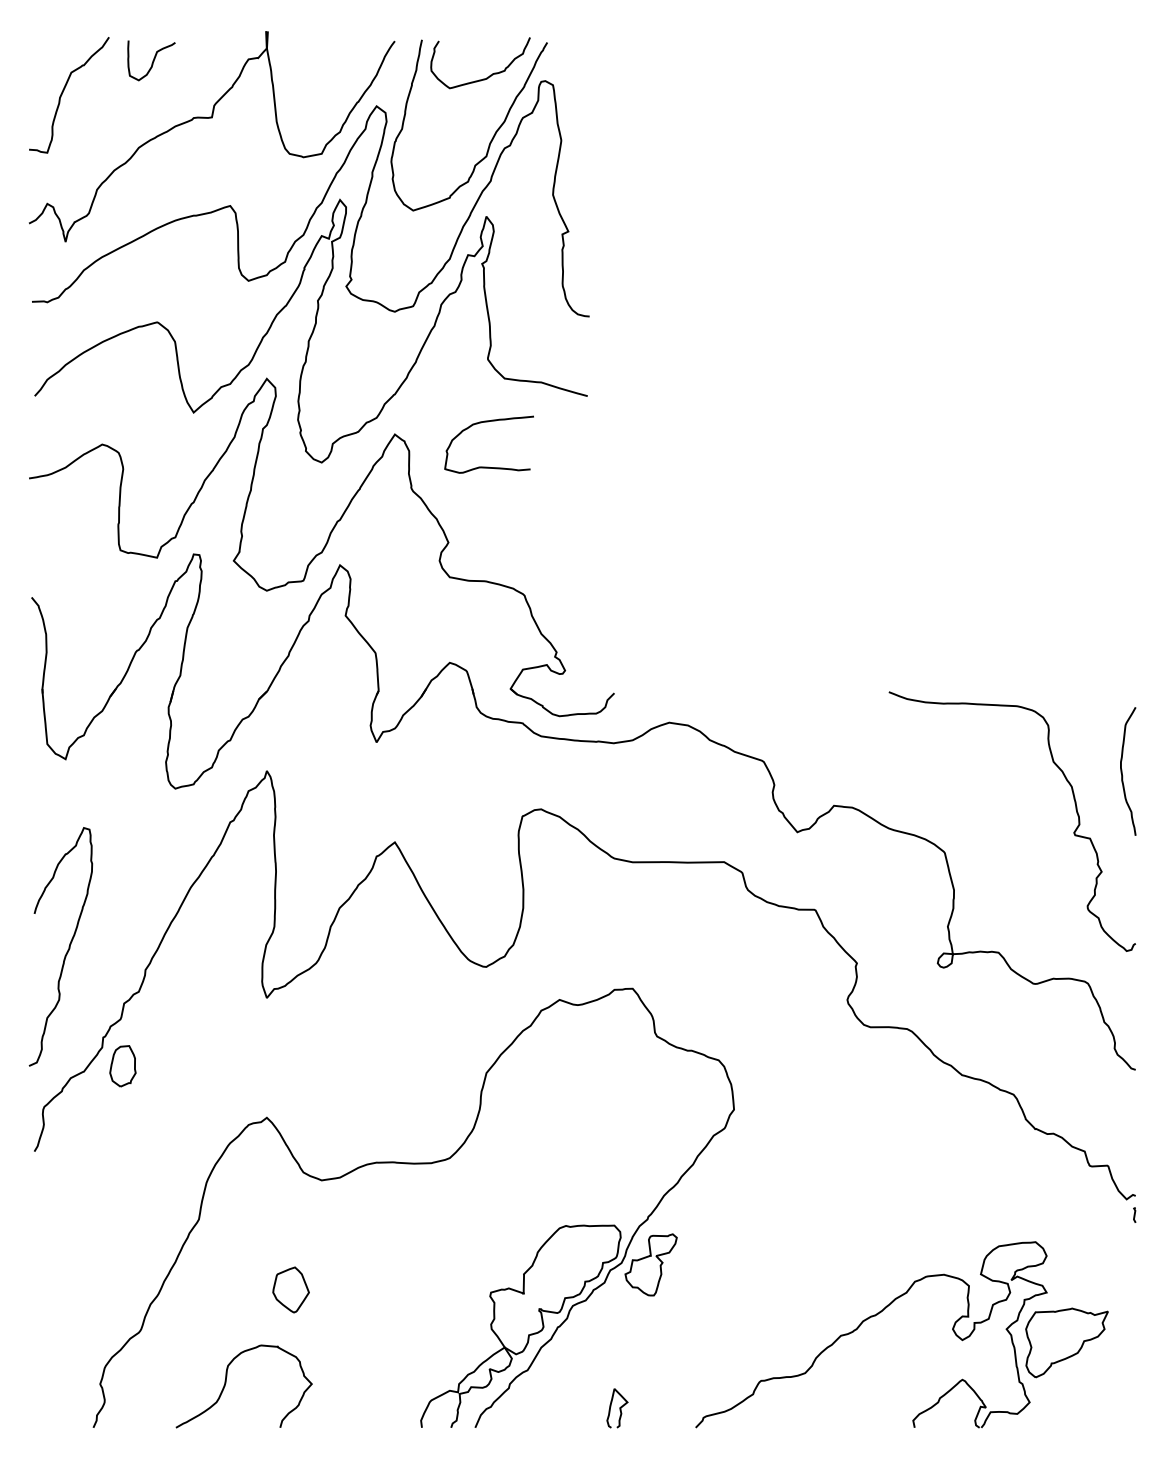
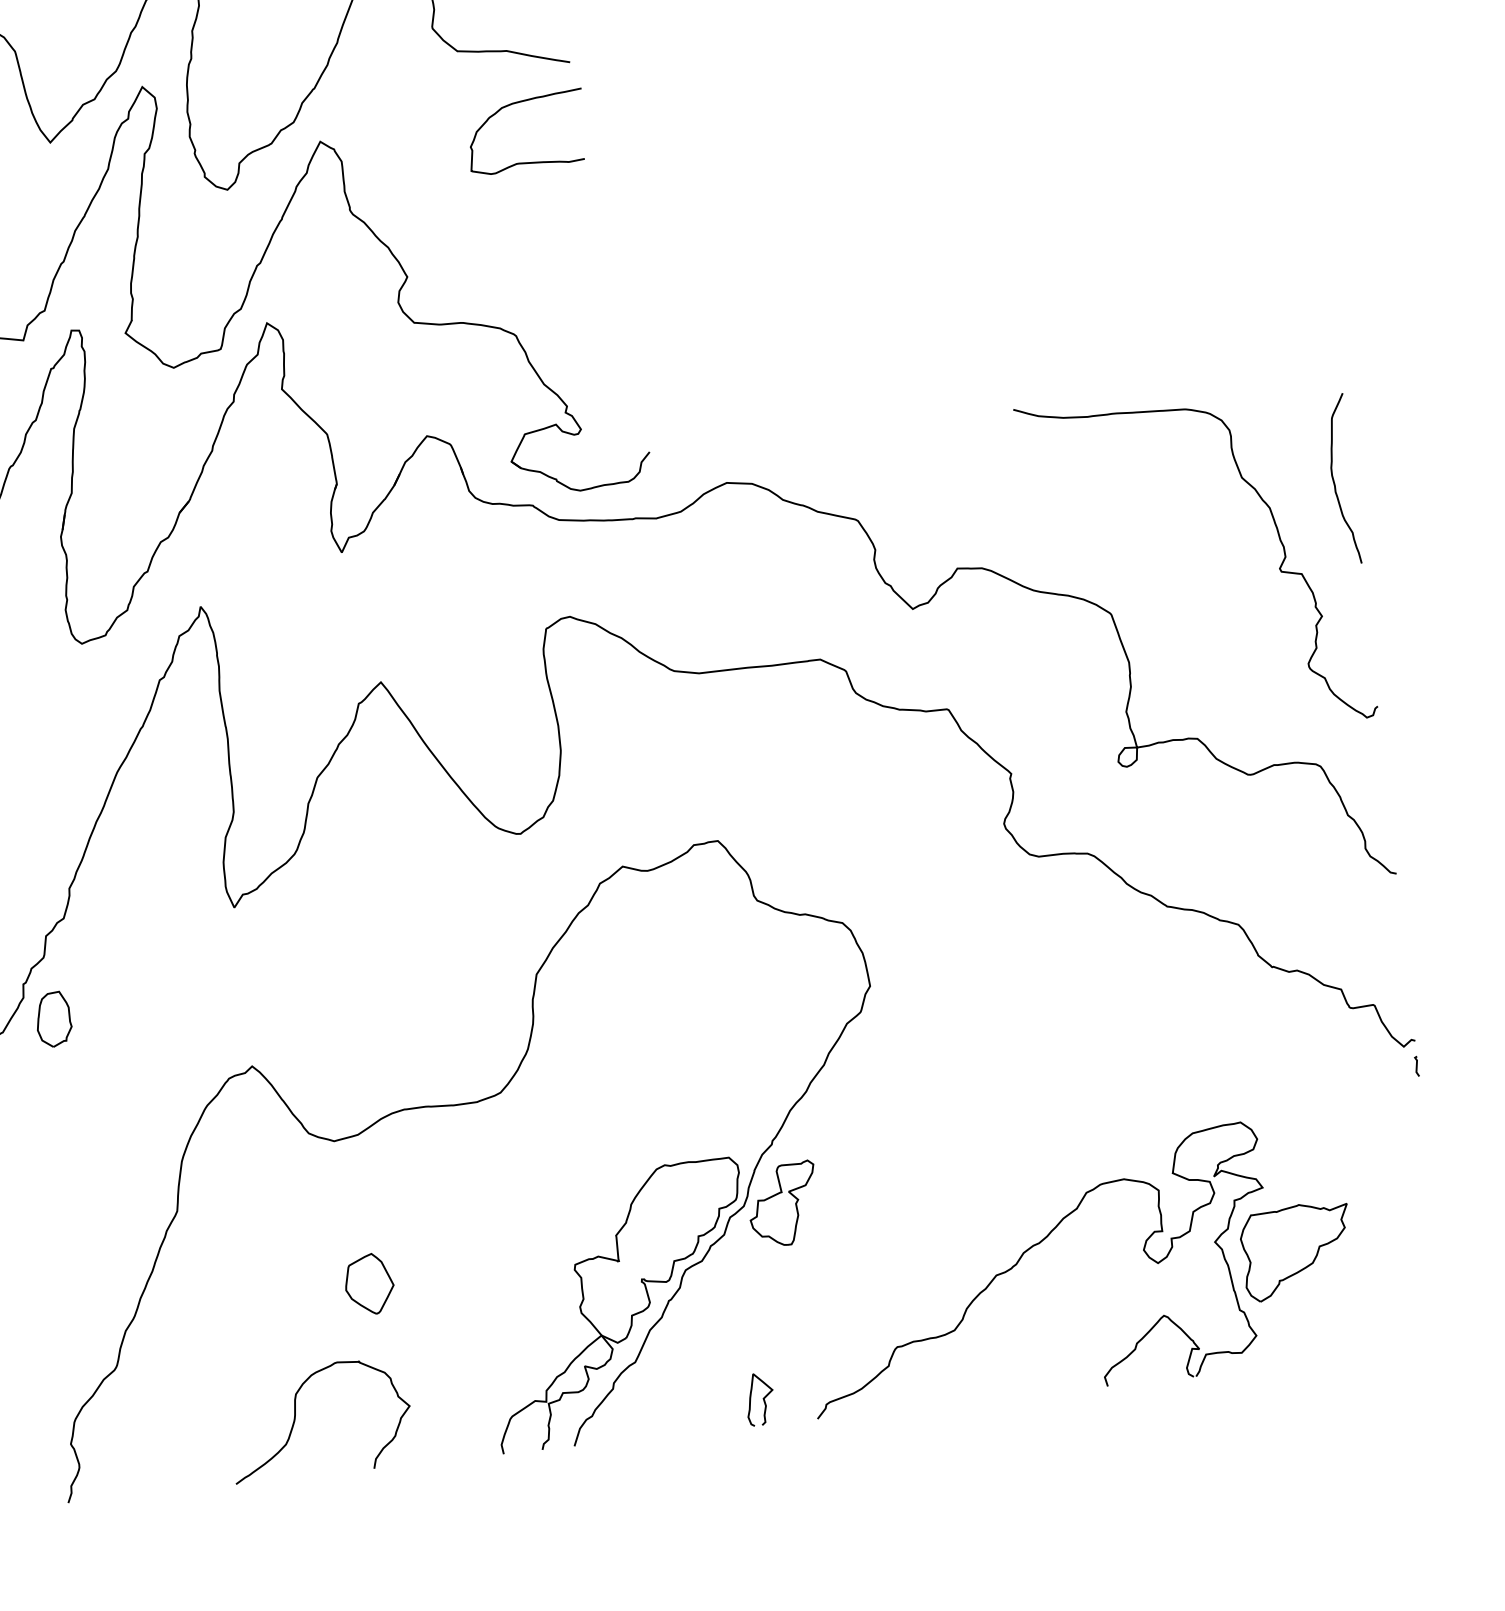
curve: (488, 422) -> (522, 102), moved
part: (290, 1289) -> (368, 1283), moved
part: (885, 1309) -> (1051, 1234), moved
curve: (226, 1383) -> (296, 1418), moved

